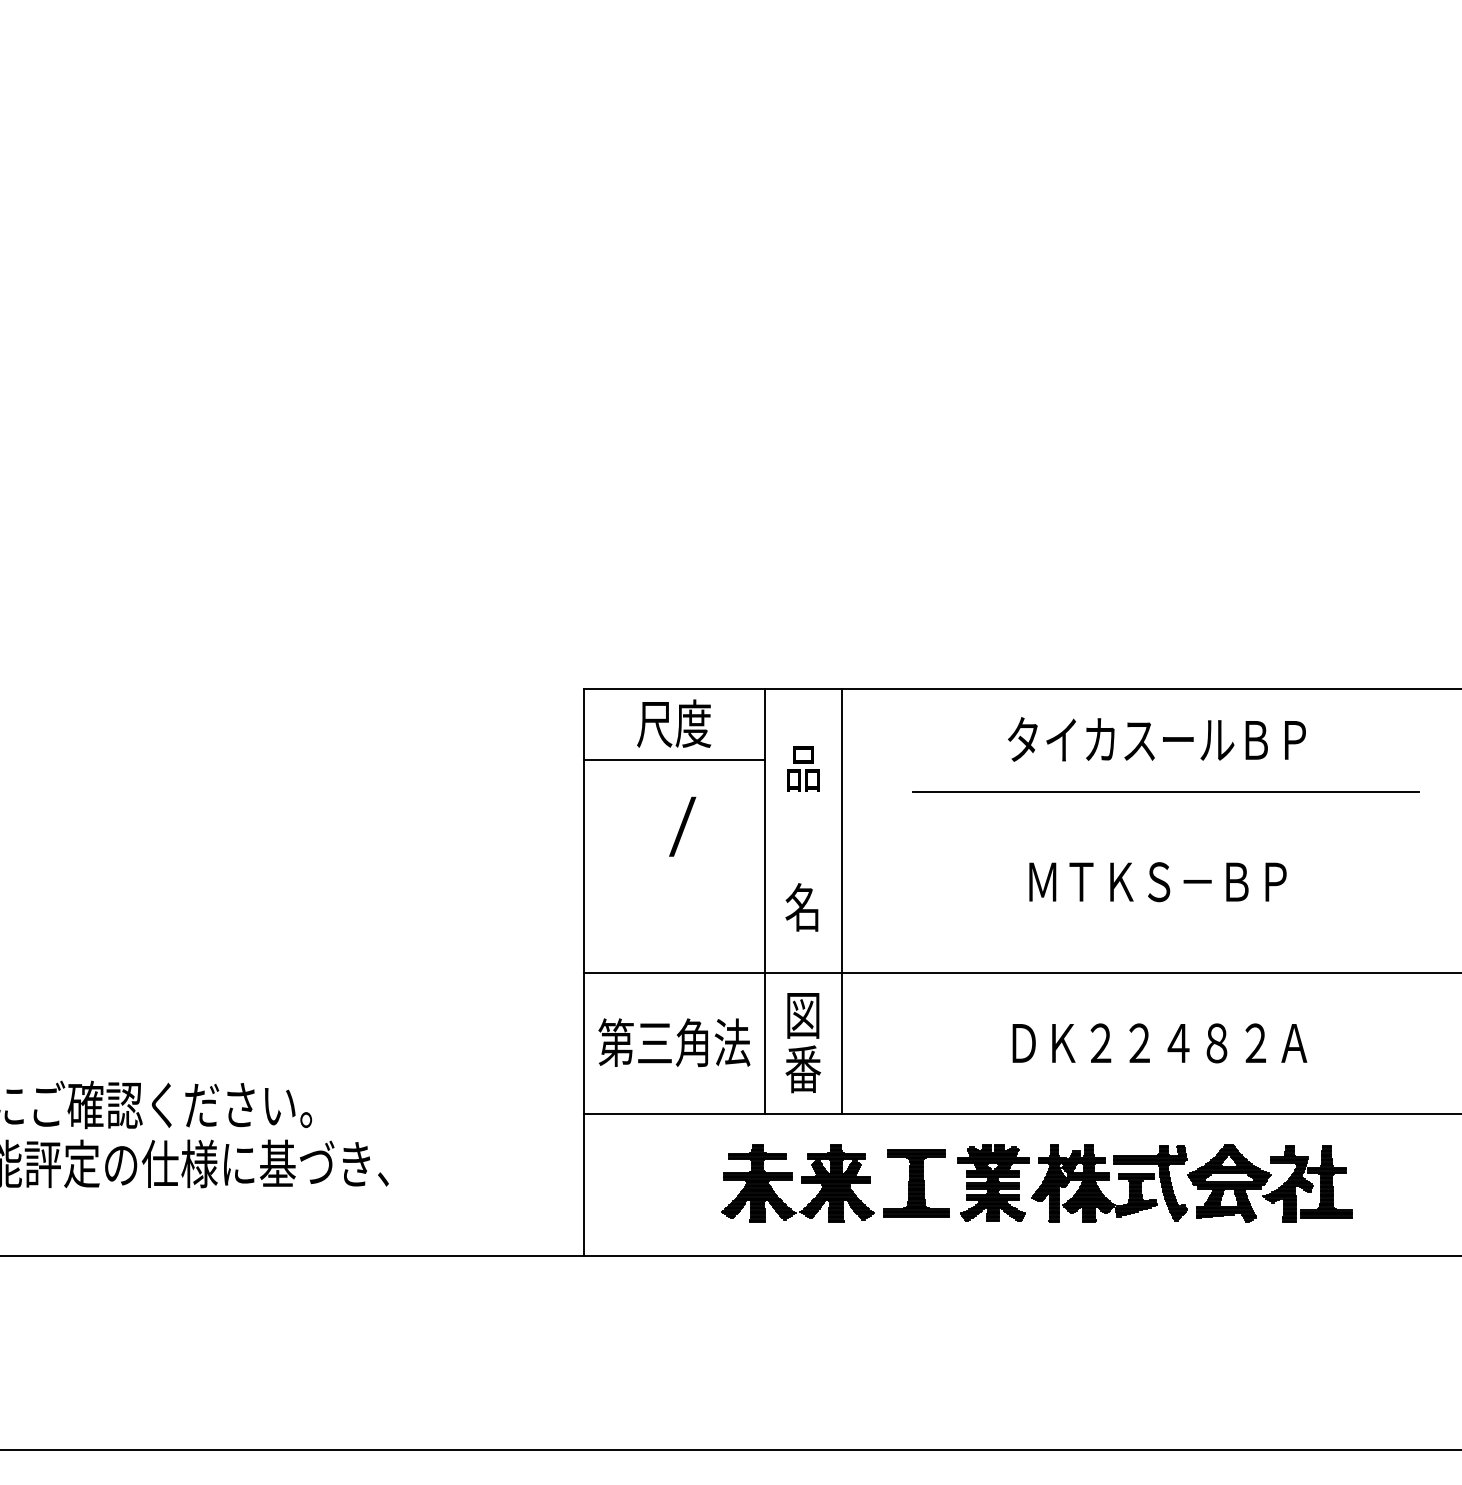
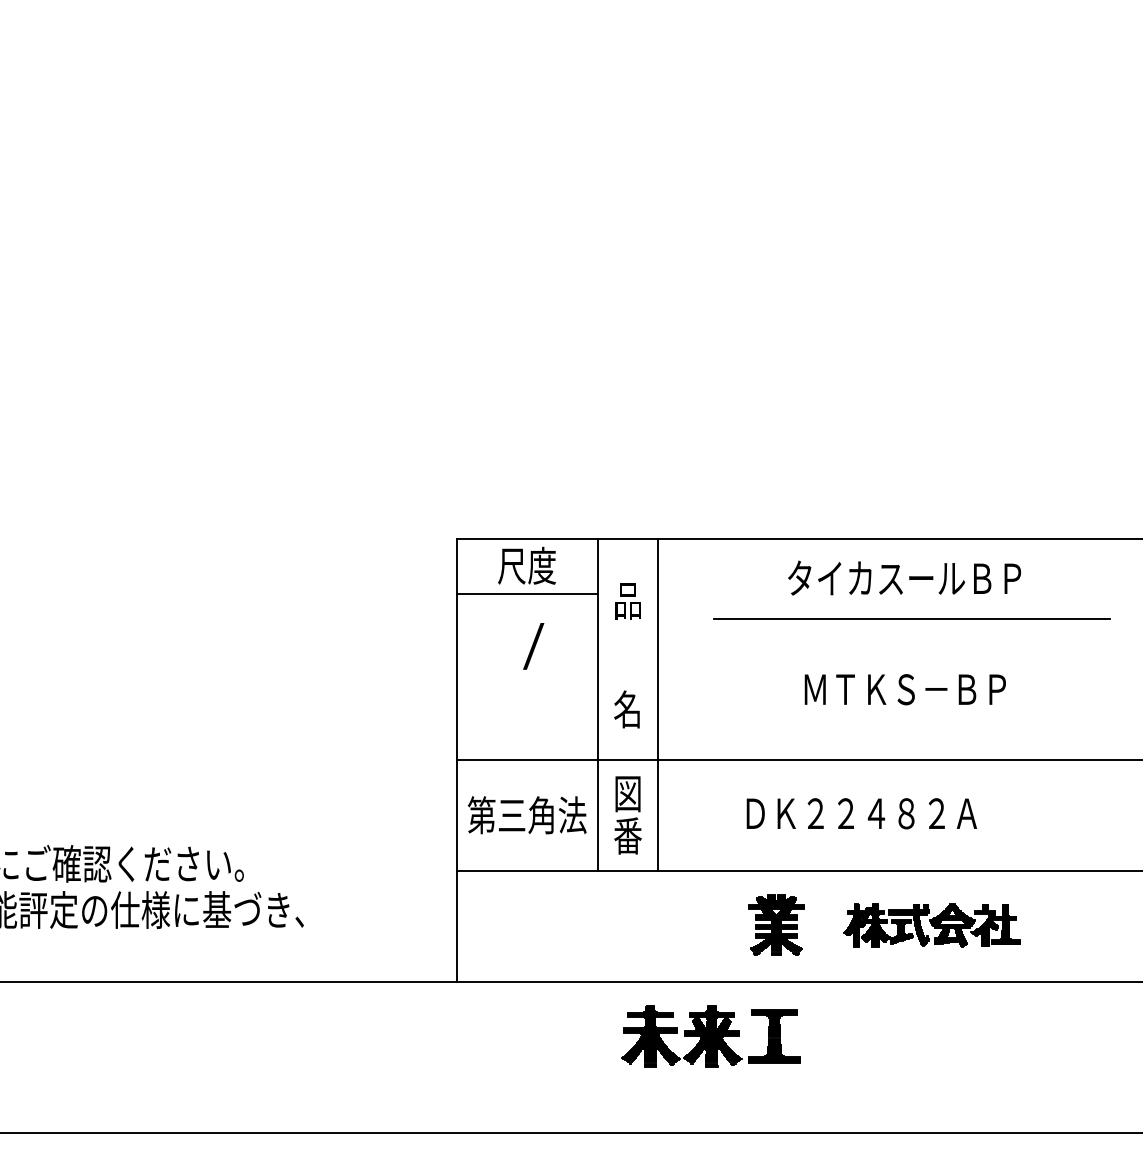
text: (1159, 1043) -> (861, 813), moved
part: (834, 1183) -> (710, 1036), moved
part: (1191, 1183) -> (931, 925), size x0.7

